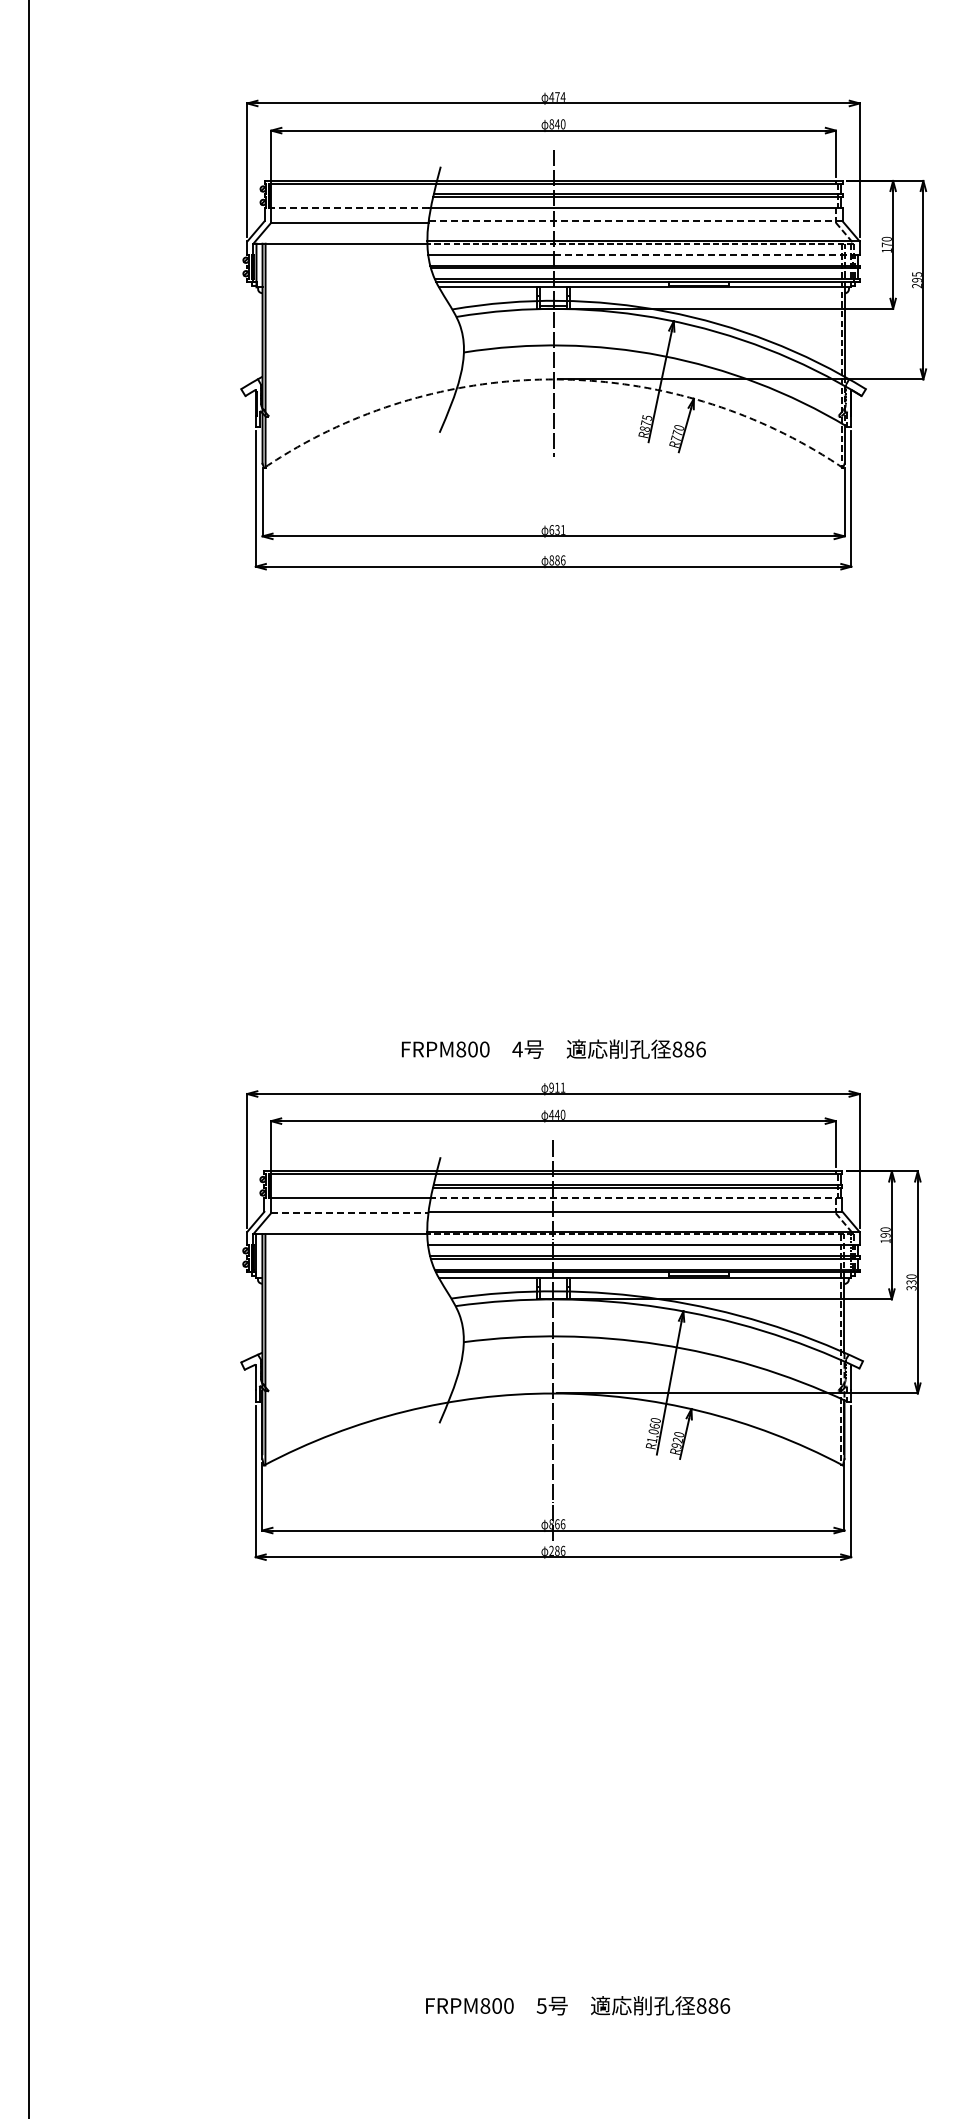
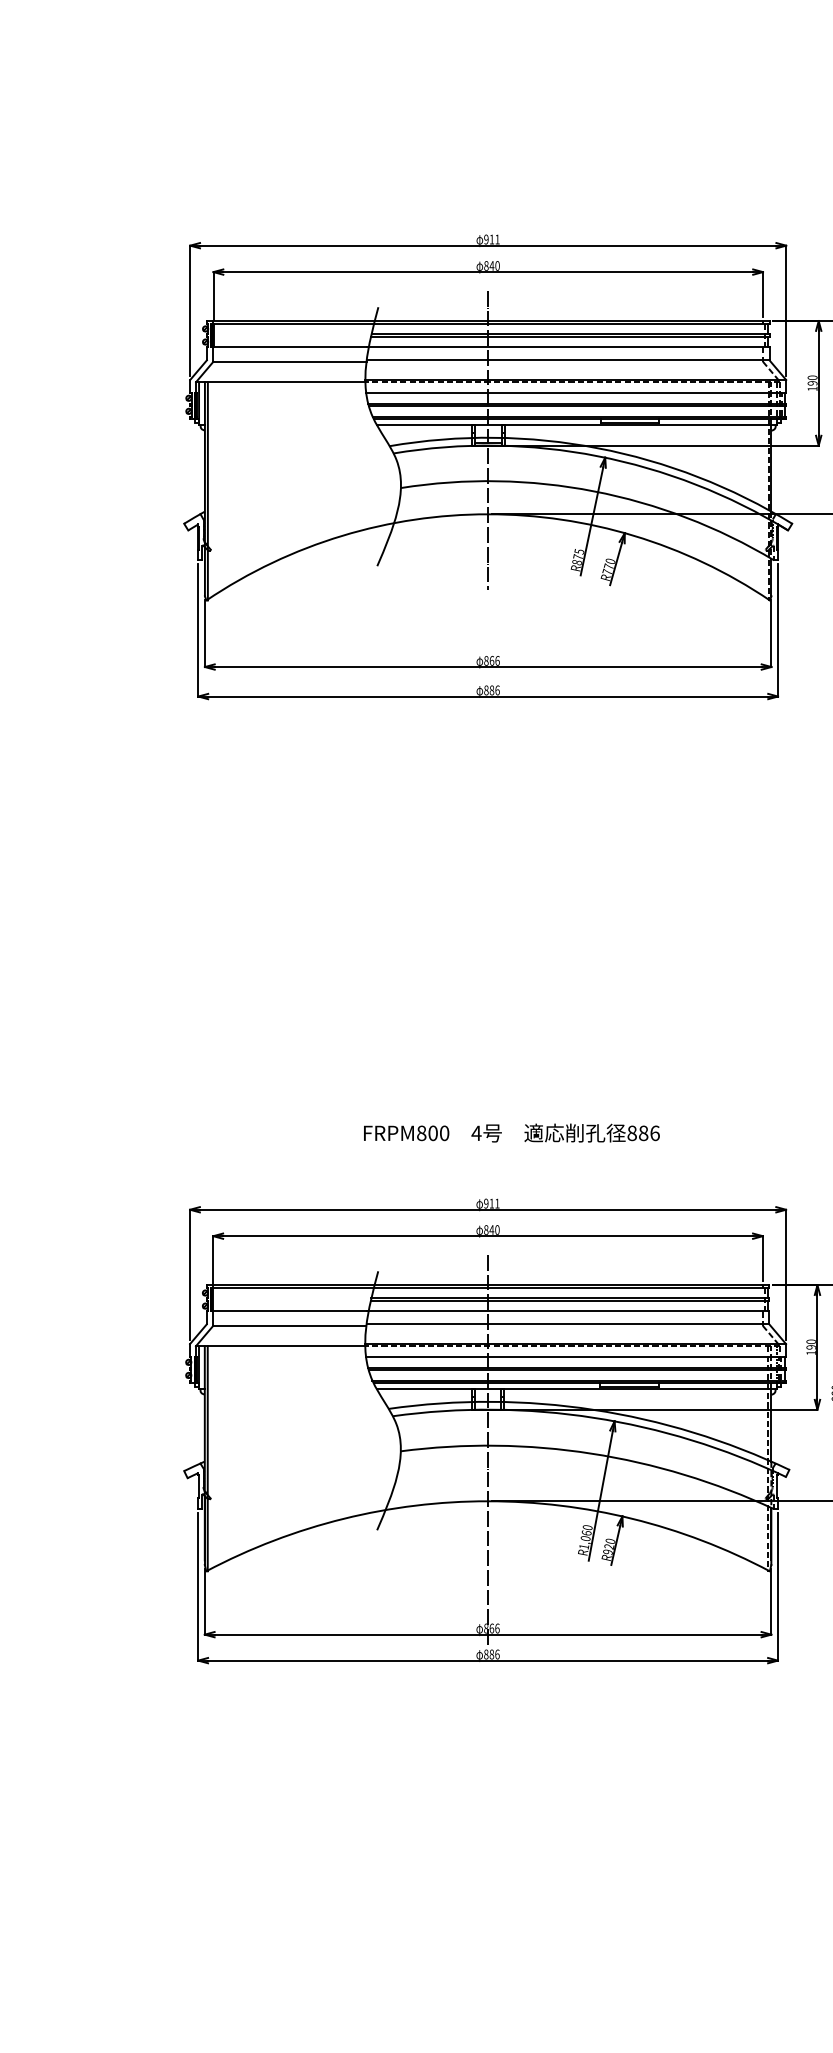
text: (557, 96) -> (492, 238), 474 -> 911
line: (348, 207) -> (288, 346), dashed -> solid
line: (635, 221) -> (567, 360), dashed -> solid
text: (886, 244) -> (812, 382), 170 -> 190
line: (705, 254) -> (636, 392), dashed -> solid
arc: (553, 379) -> (488, 514), dashed -> solid
text: (557, 529) -> (492, 660), 631 -> 866
text: (553, 1048) -> (511, 1132), moved
text: (551, 1114) -> (486, 1229), 440 -> 840
line: (635, 1198) -> (567, 1311), dashed -> solid
line: (349, 1213) -> (289, 1326), dashed -> solid
text: (551, 1550) -> (486, 1654), 286 -> 886

